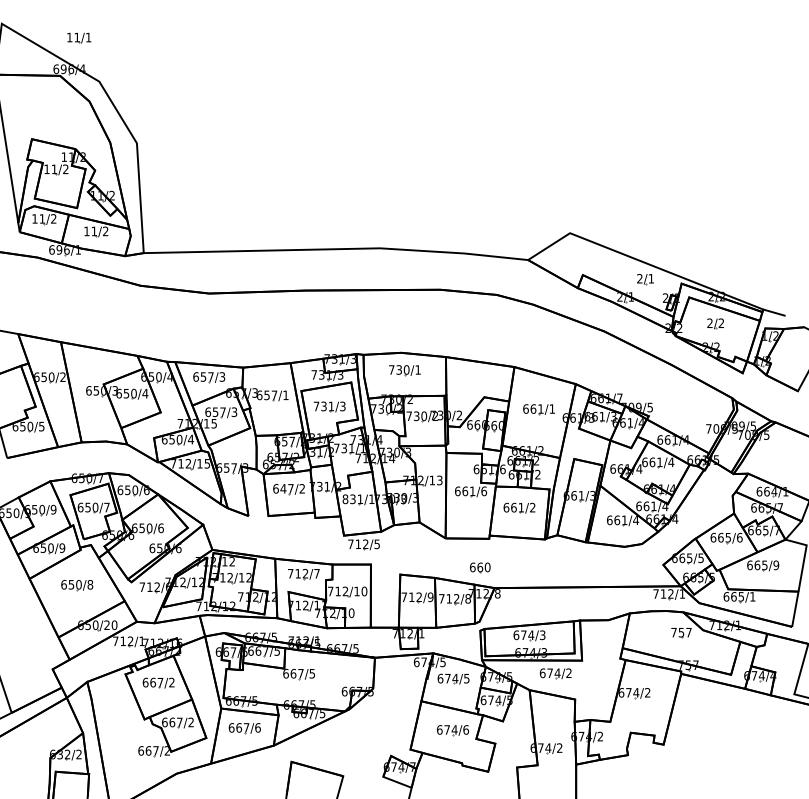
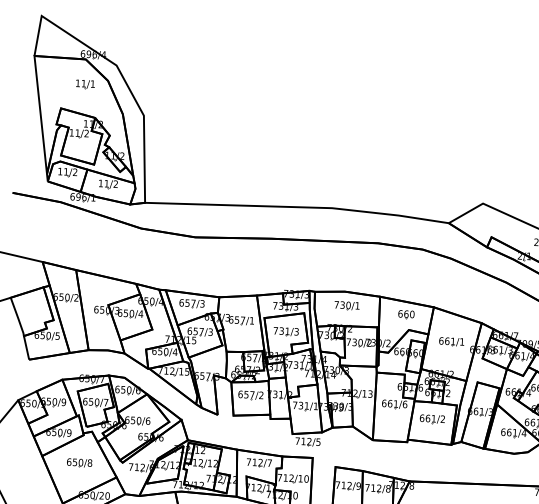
part: (79, 37) -> (85, 83), moved
text: (283, 488) -> (246, 394), 647/2 -> 657/2
text: (345, 499) -> (295, 405), 831/1 -> 731/1
part: (480, 567) -> (406, 314), moved

